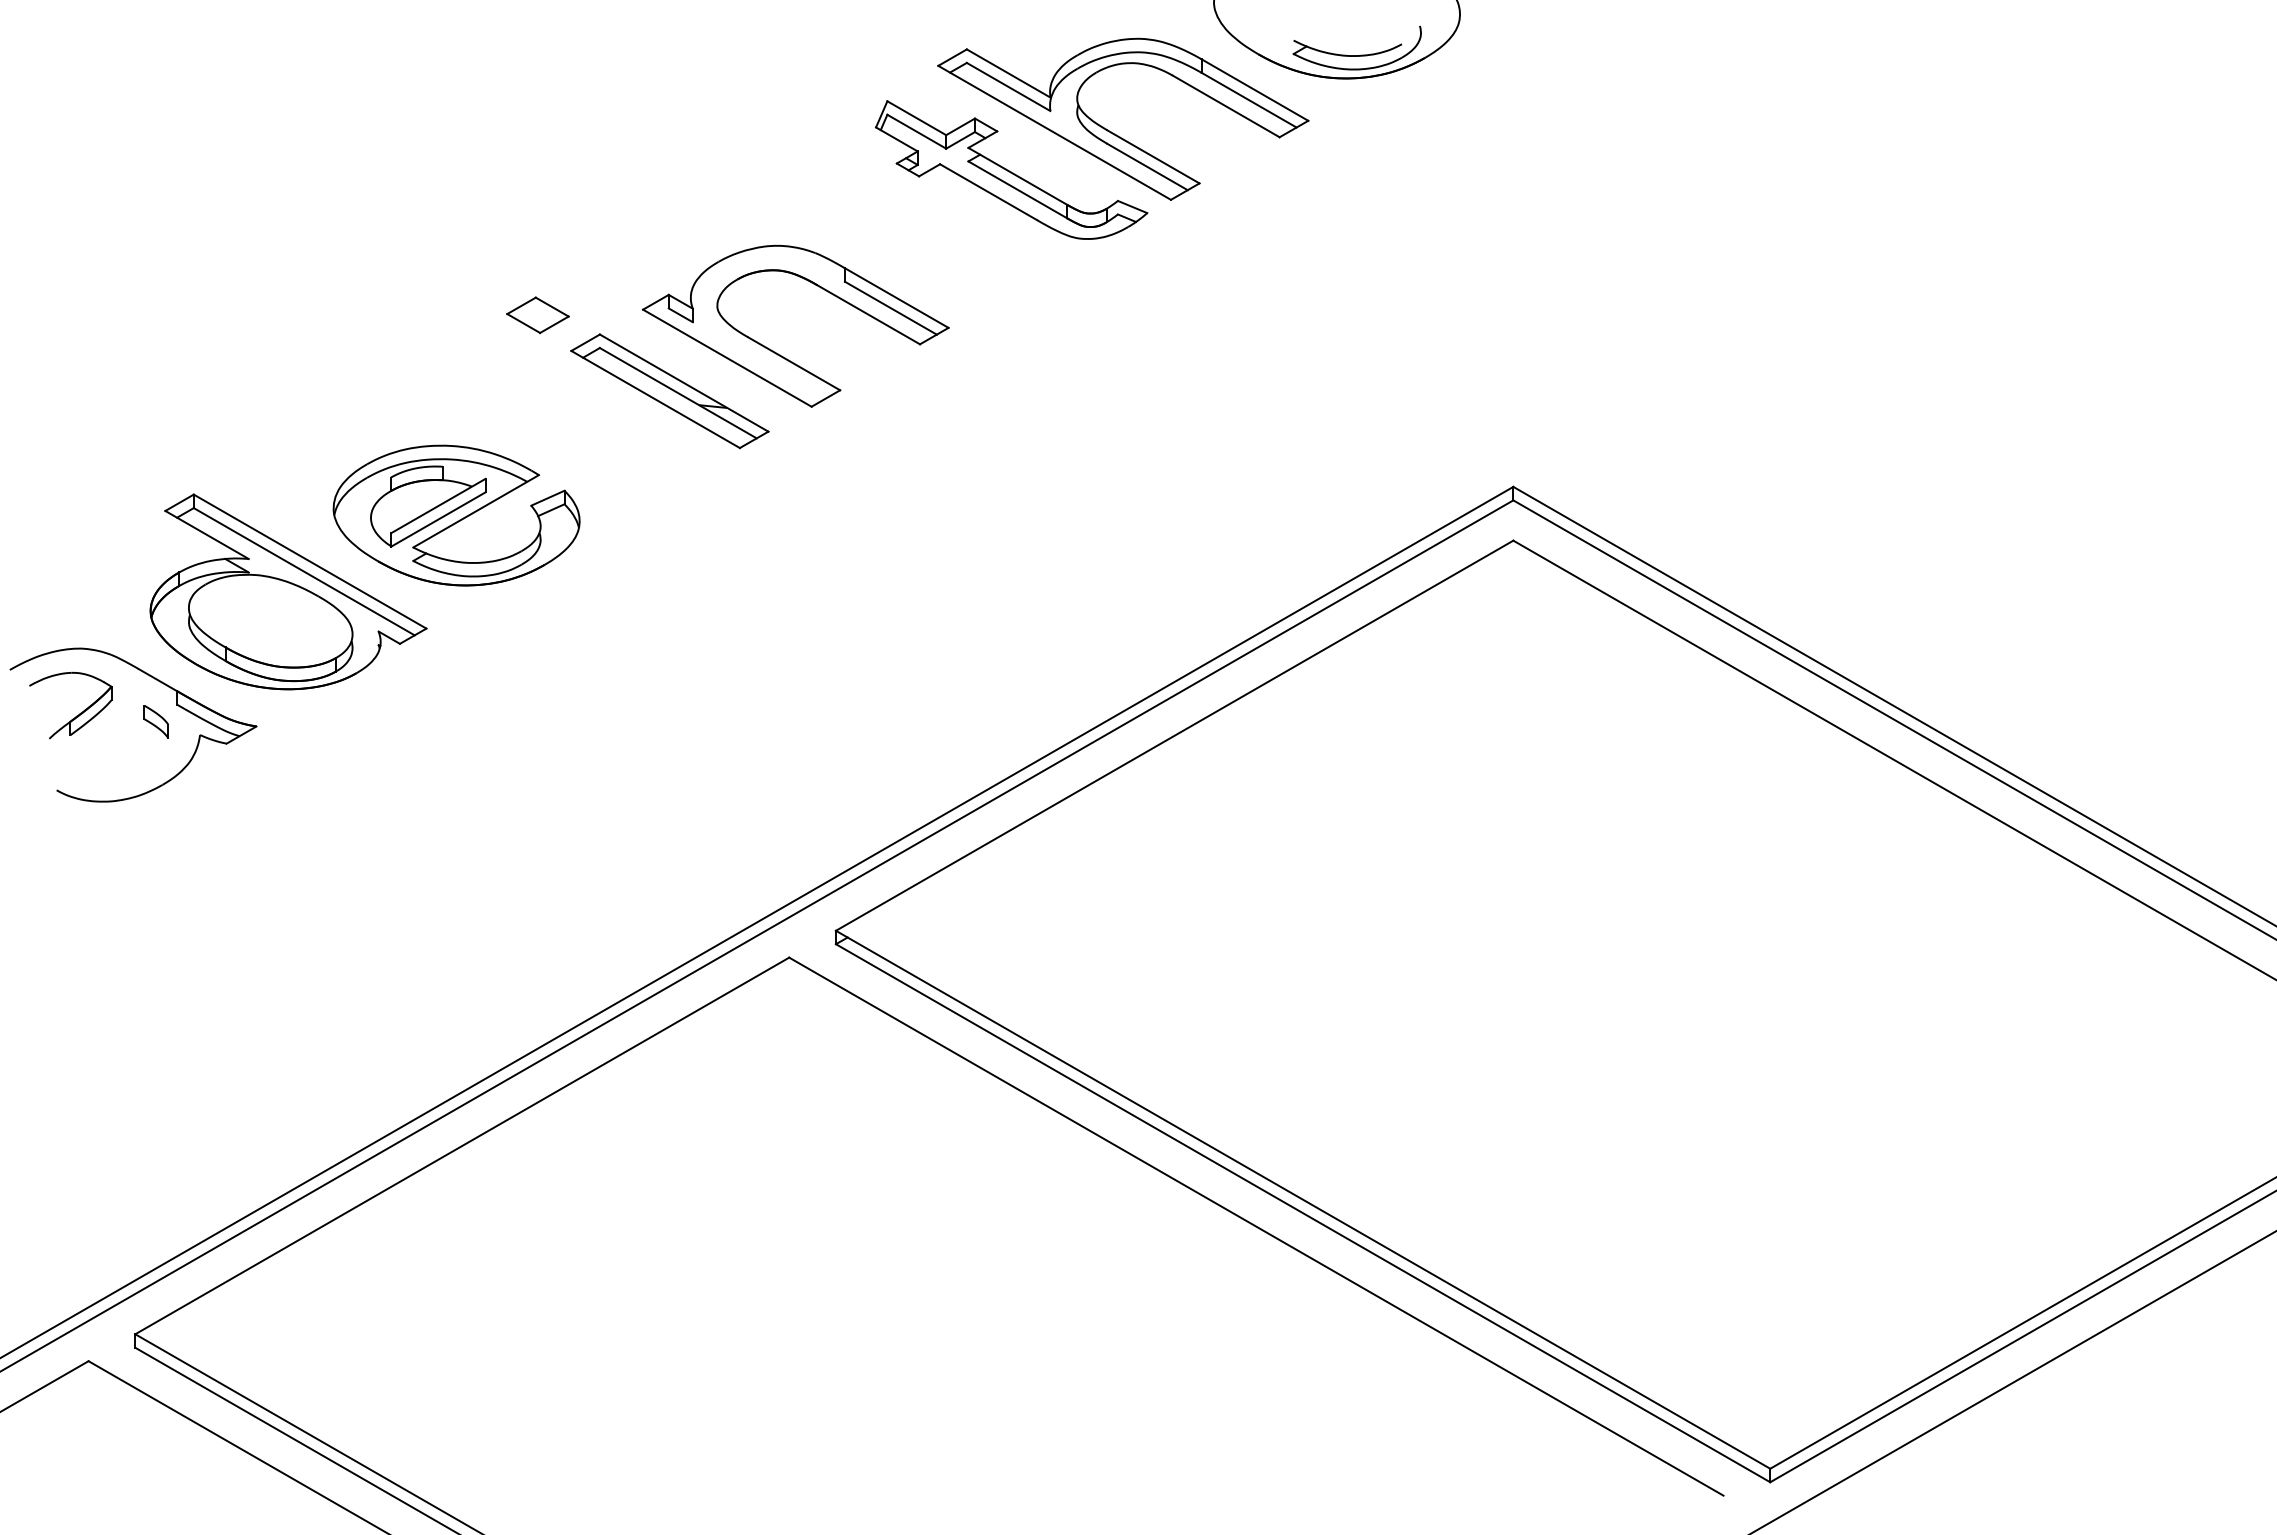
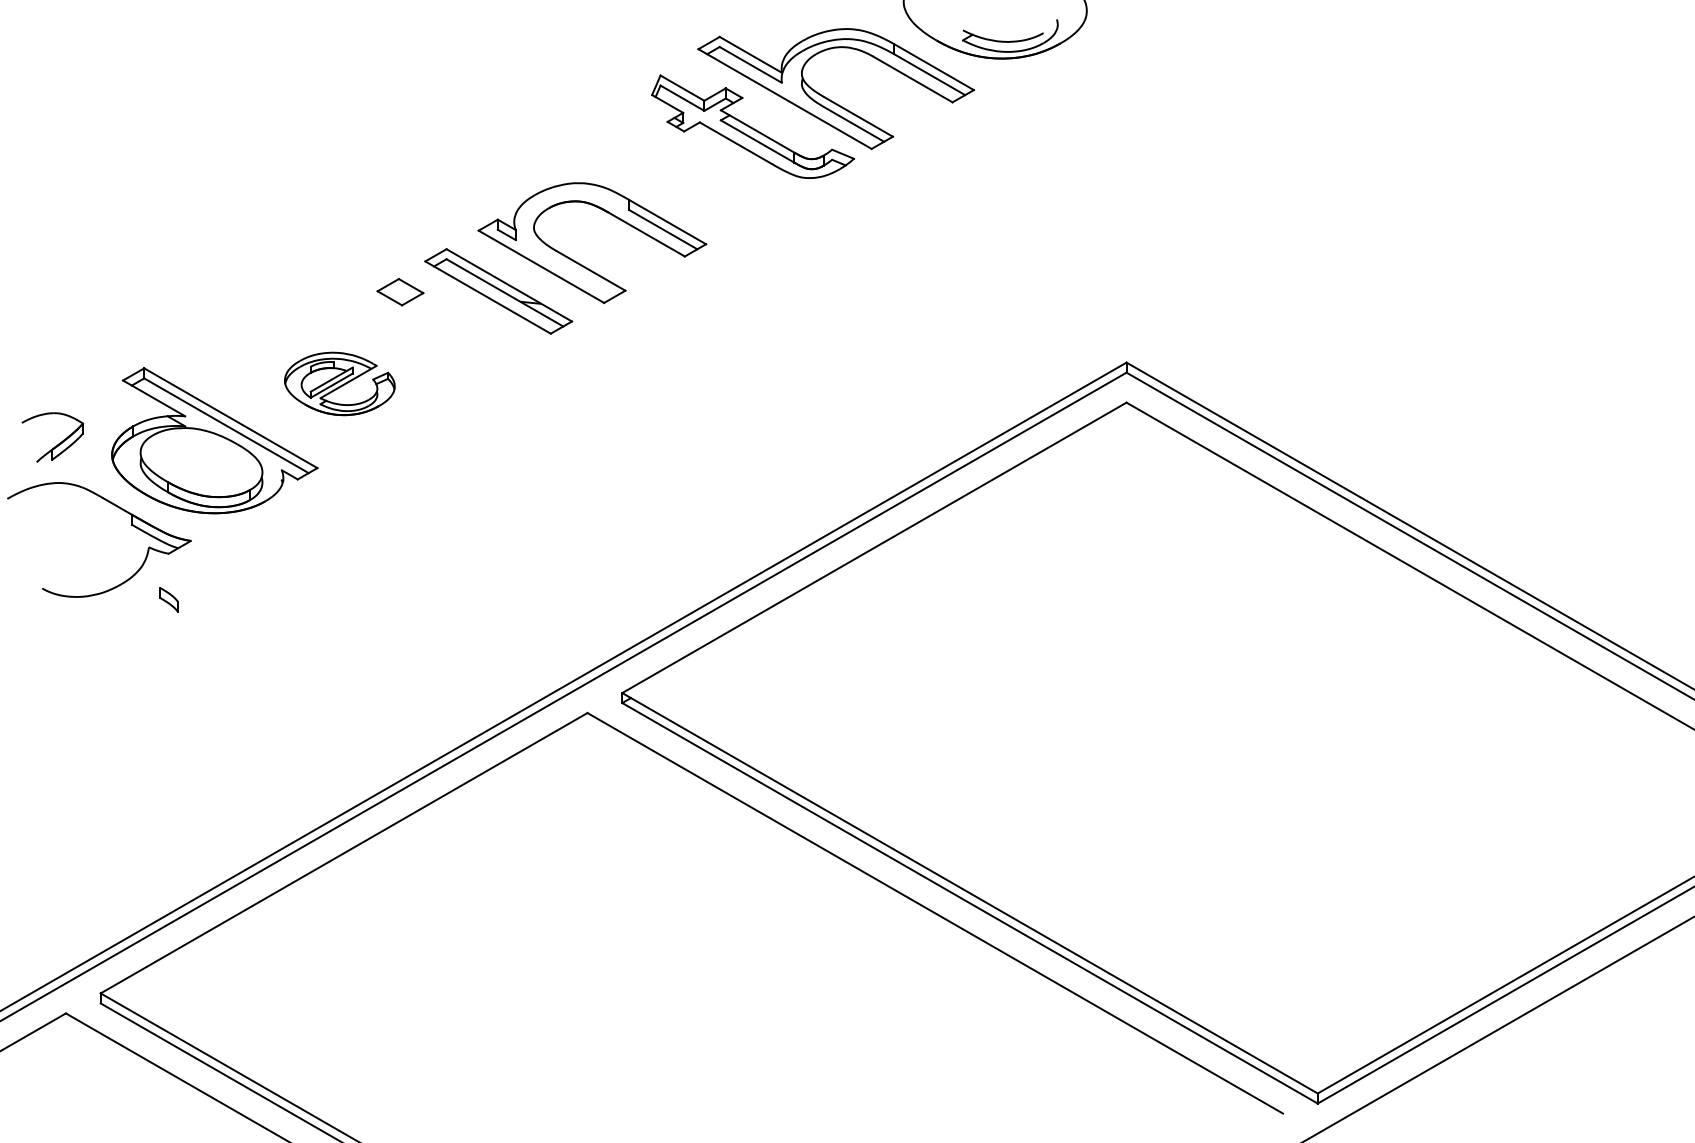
part: (537, 315) -> (400, 292), moved
part: (456, 515) -> (339, 383), size x0.6
part: (76, 715) -> (56, 444), moved
part: (155, 721) -> (168, 599), moved

